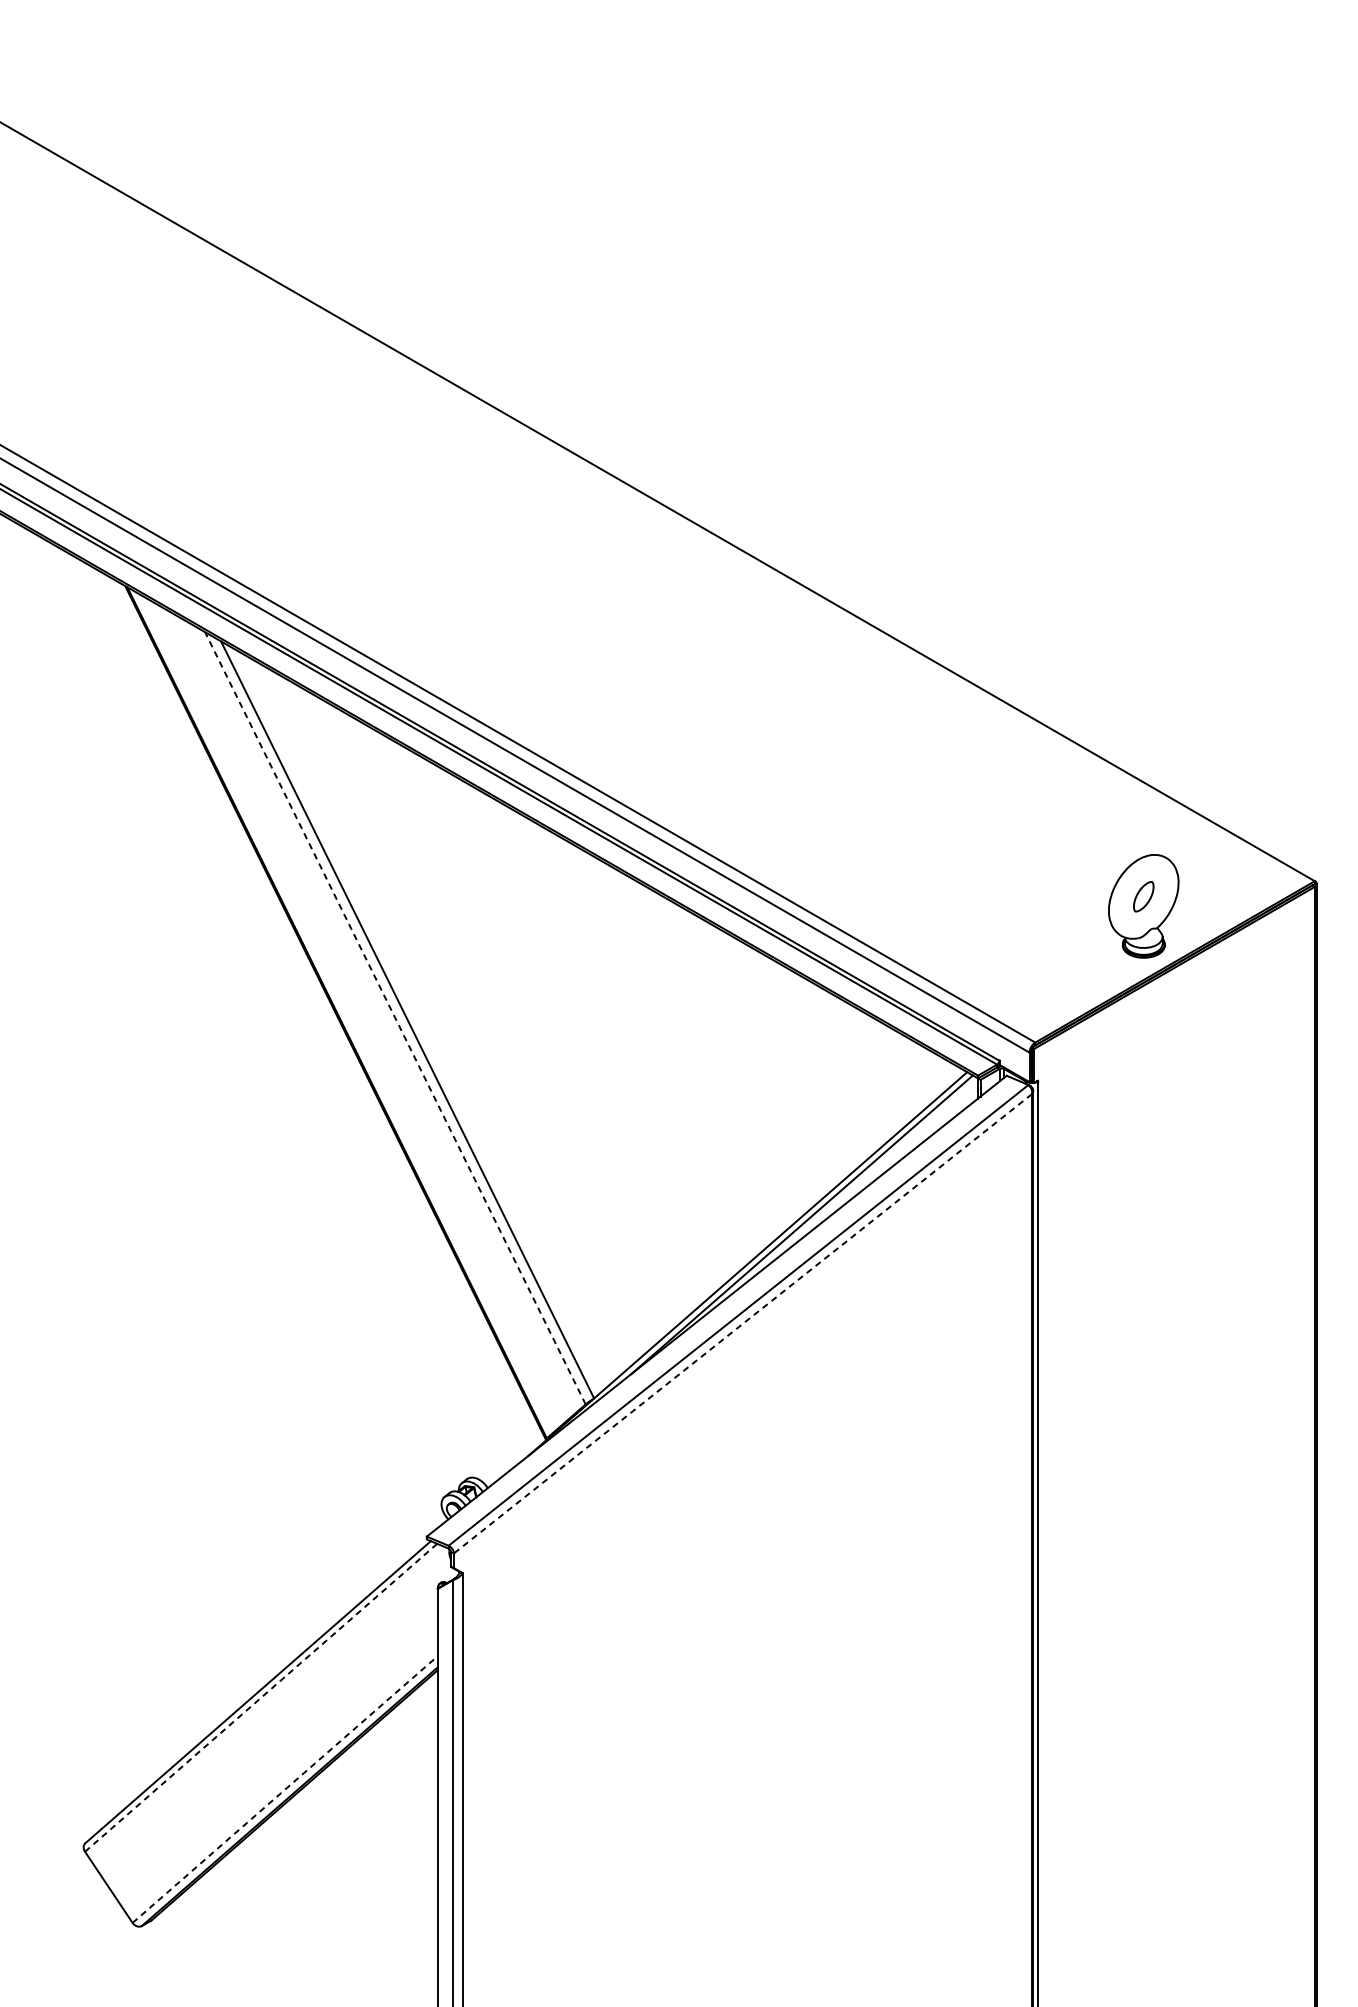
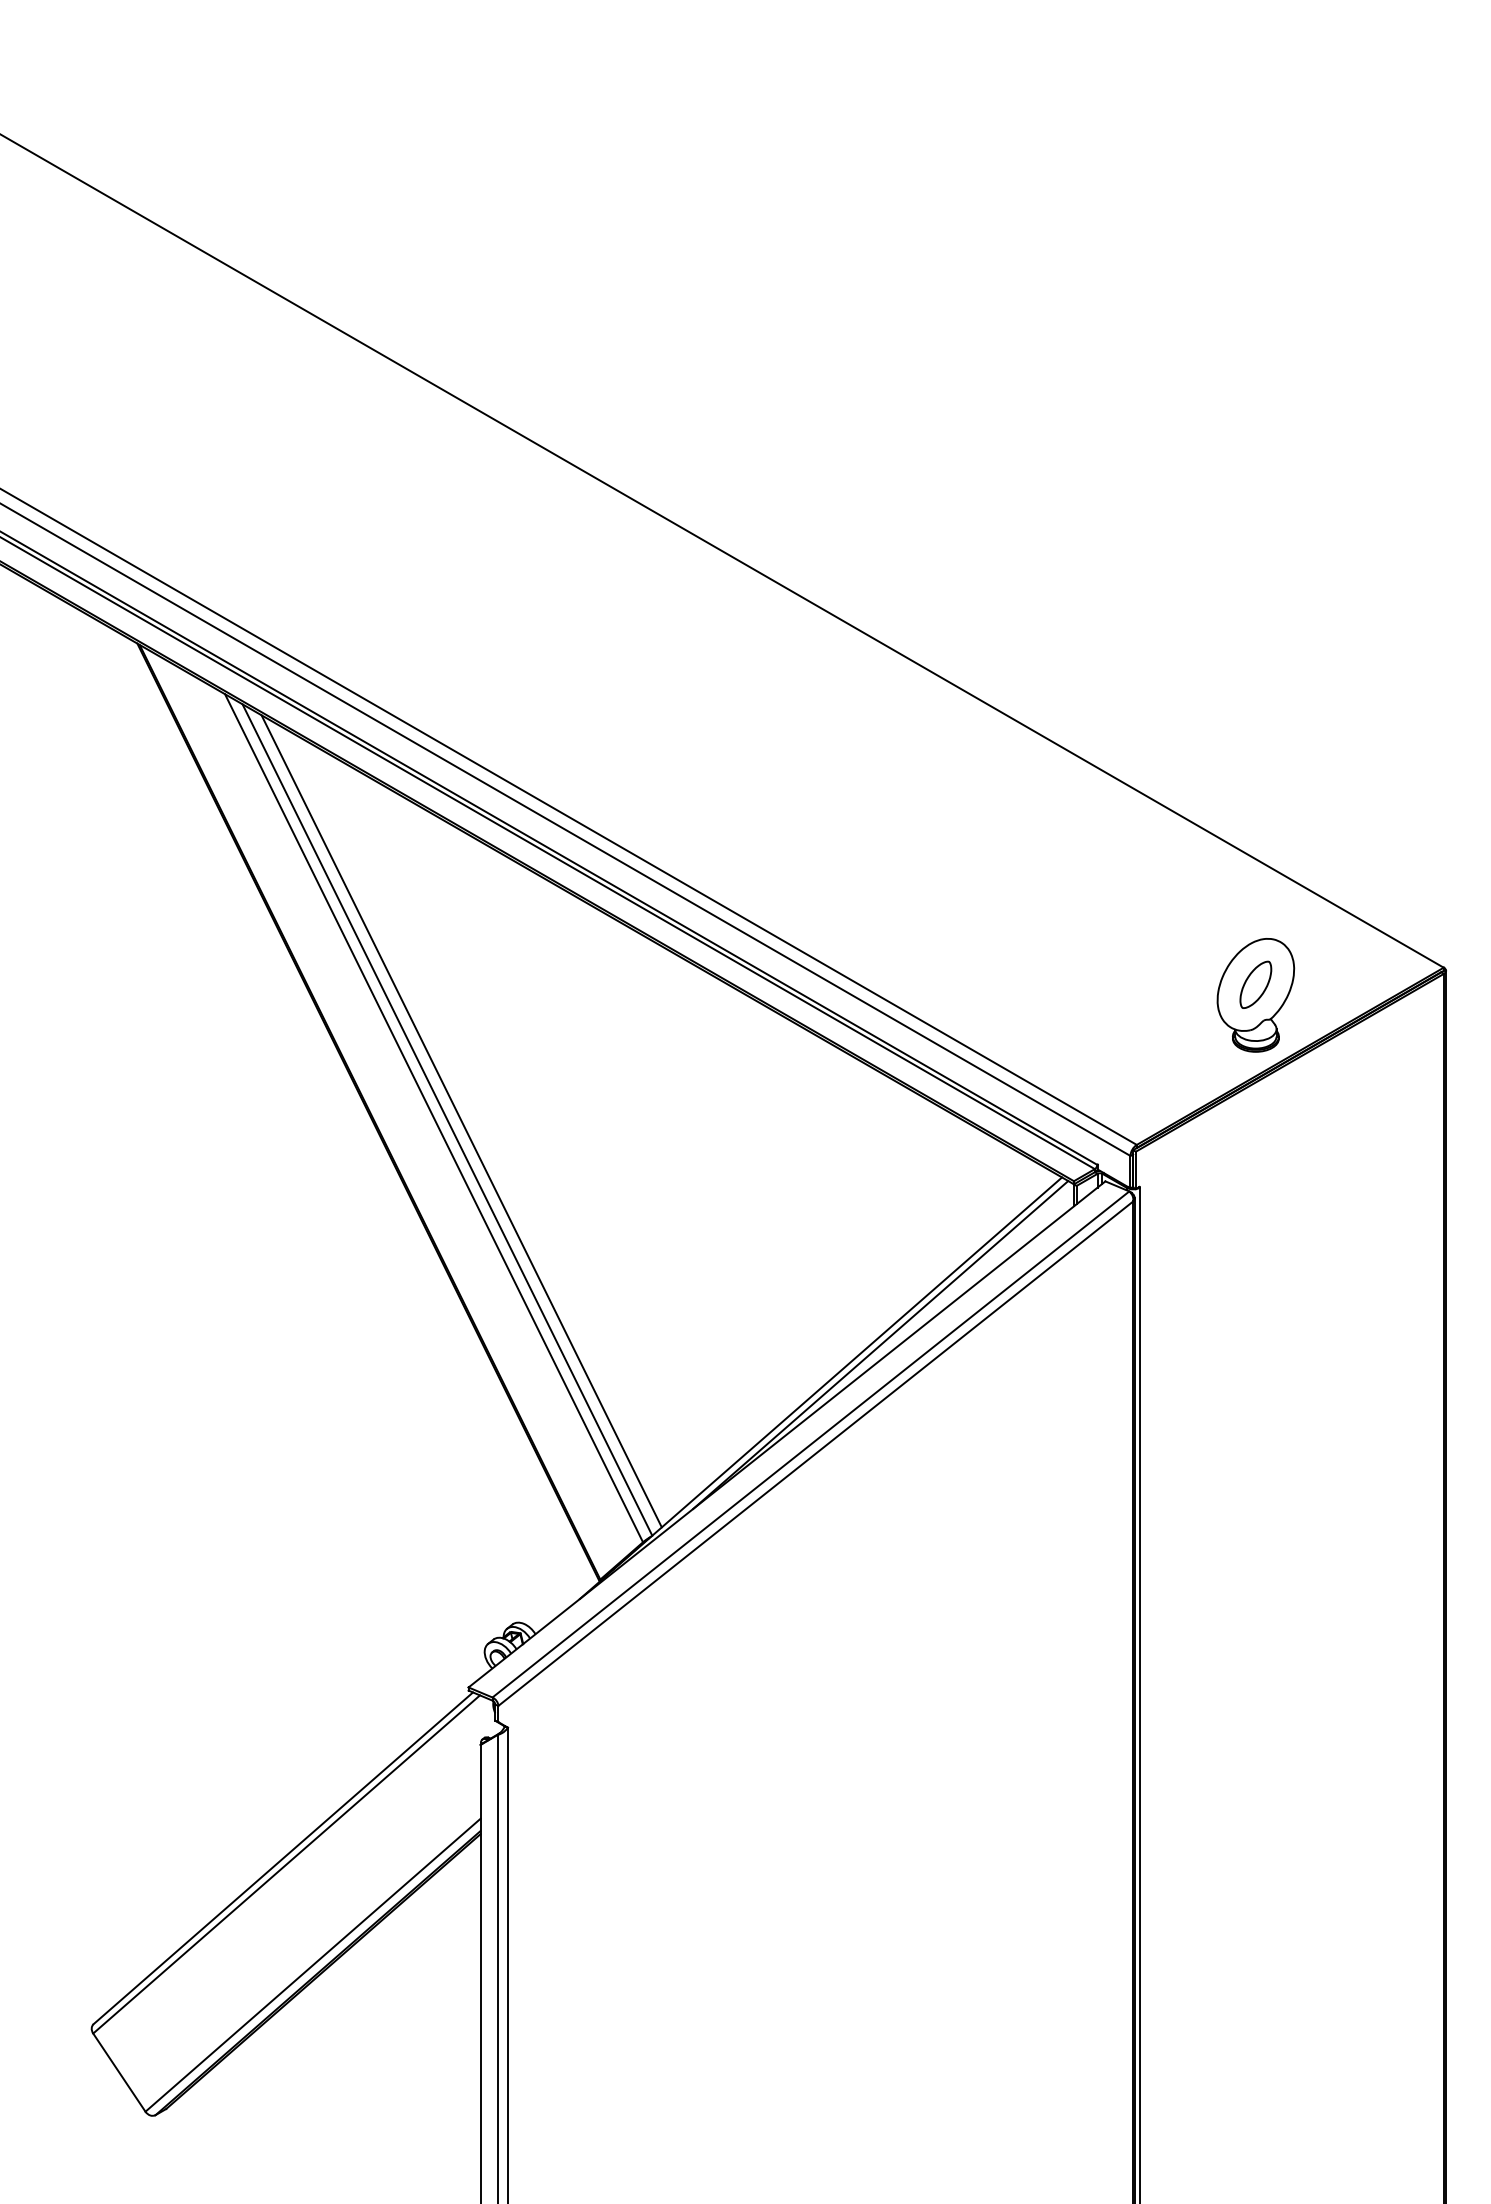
part: (1143, 896) -> (1255, 984), size x1.43
line: (395, 1018) -> (434, 1118), dashed -> solid
line: (420, 1021) -> (461, 1121), added
line: (742, 1324) -> (815, 1454), dashed -> solid
line: (261, 1697) -> (286, 1864), dashed -> solid
line: (285, 1789) -> (313, 1965), dashed -> solid

